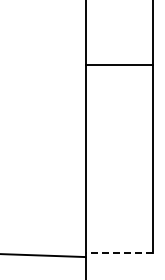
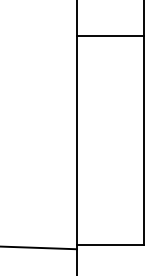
line: (118, 64) -> (109, 36), moved
line: (119, 253) -> (110, 245), dashed -> solid

